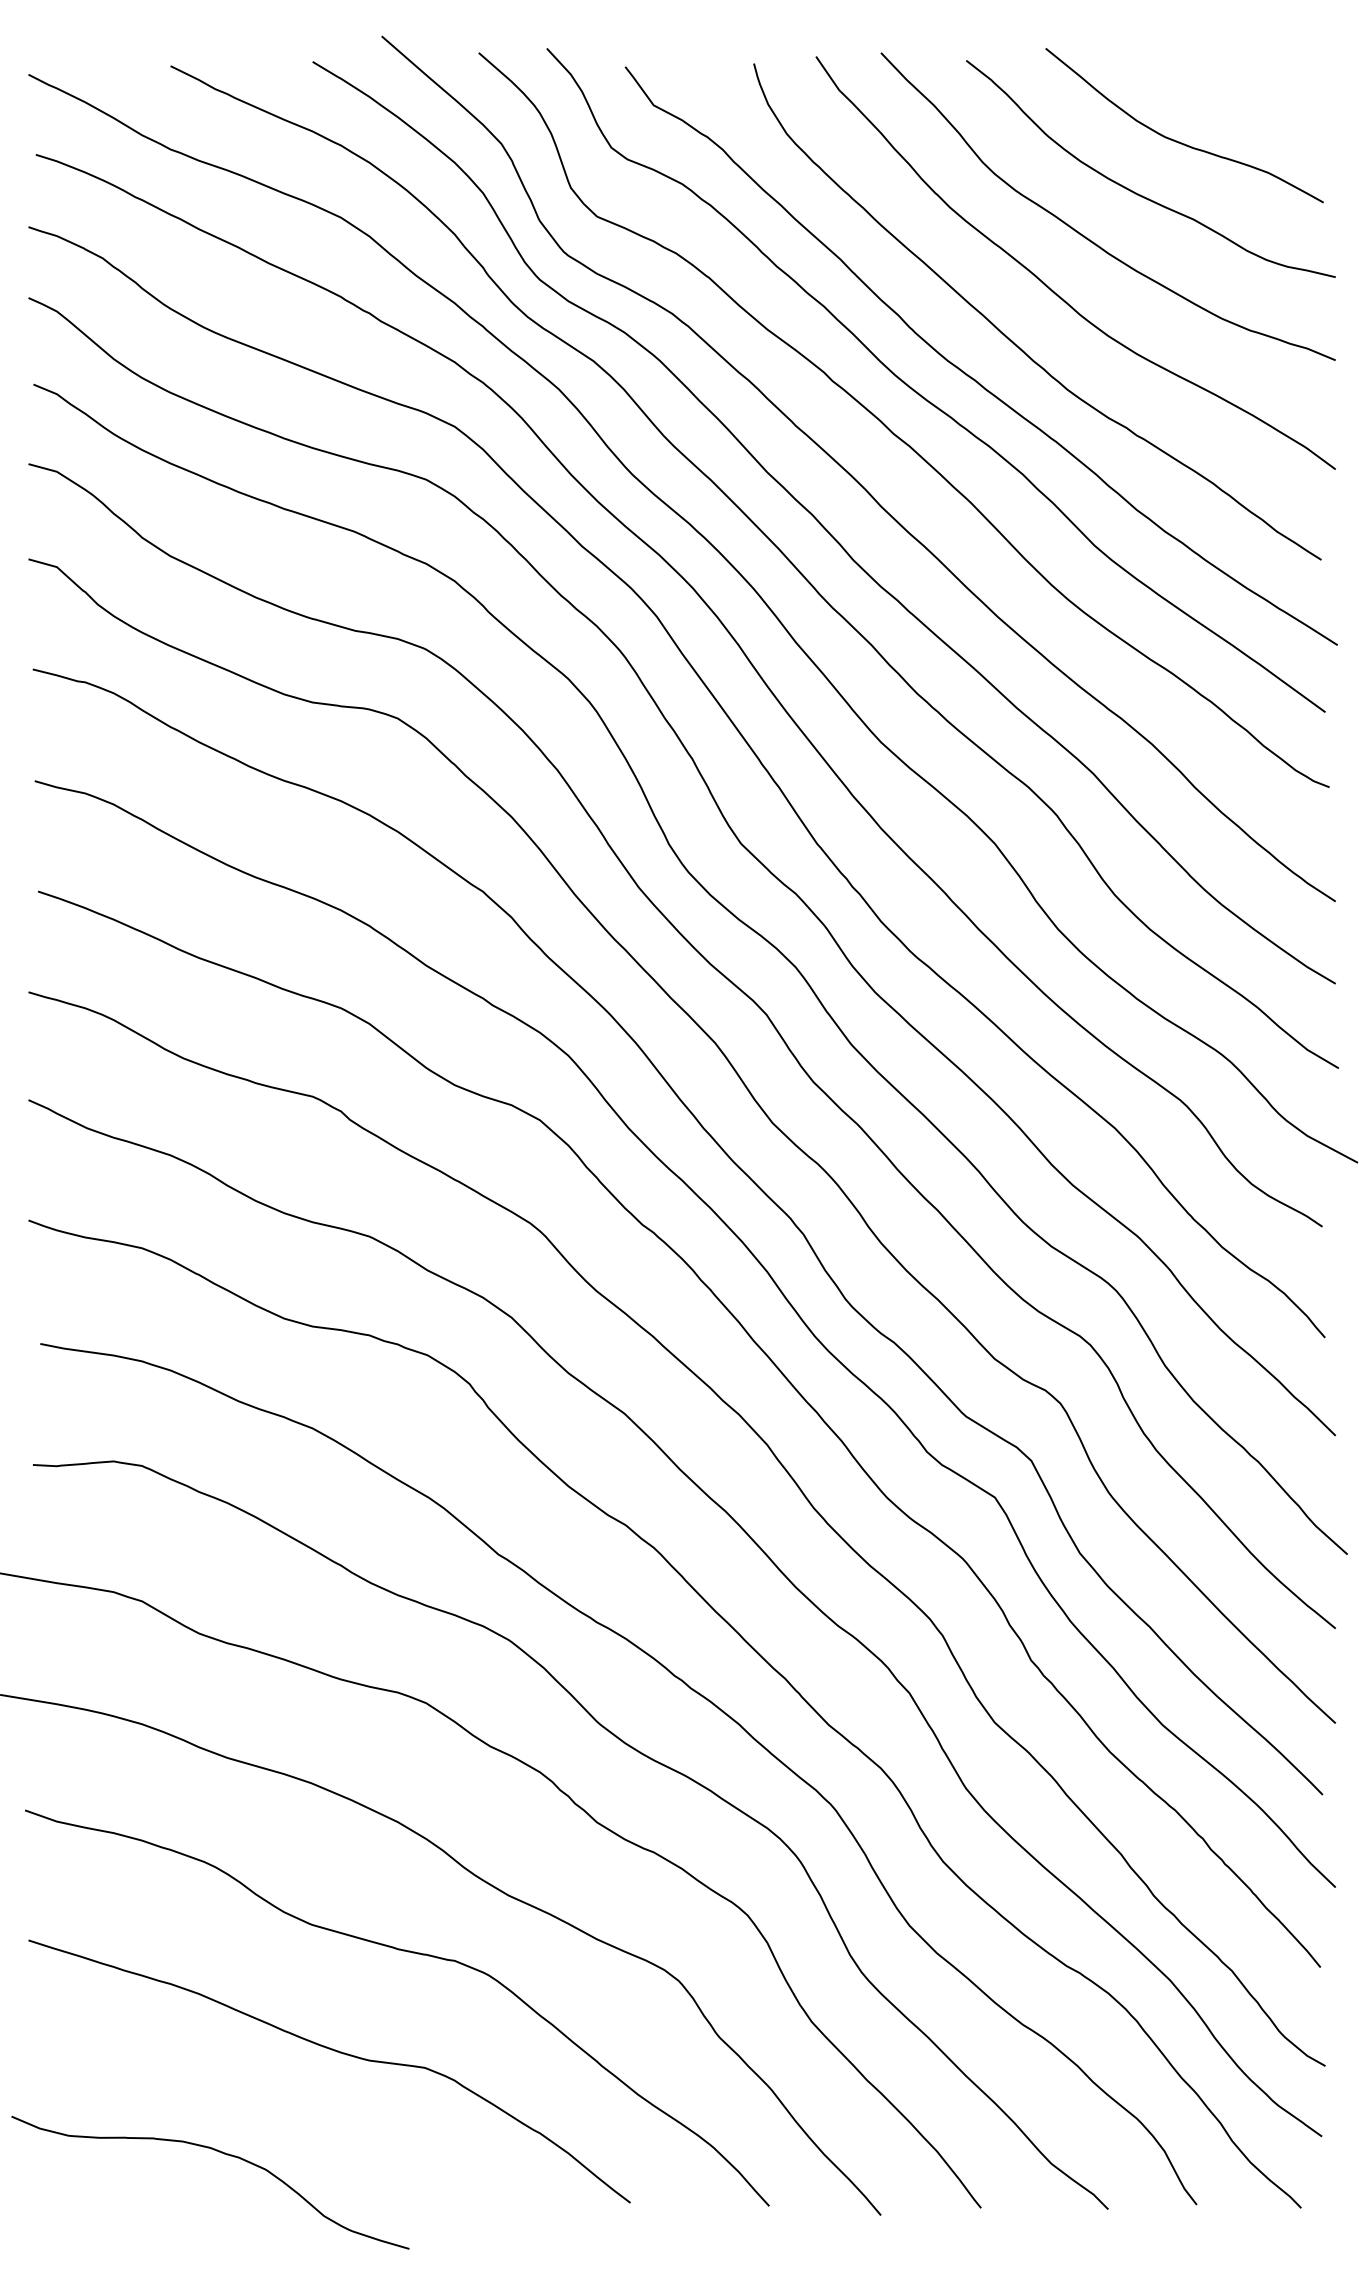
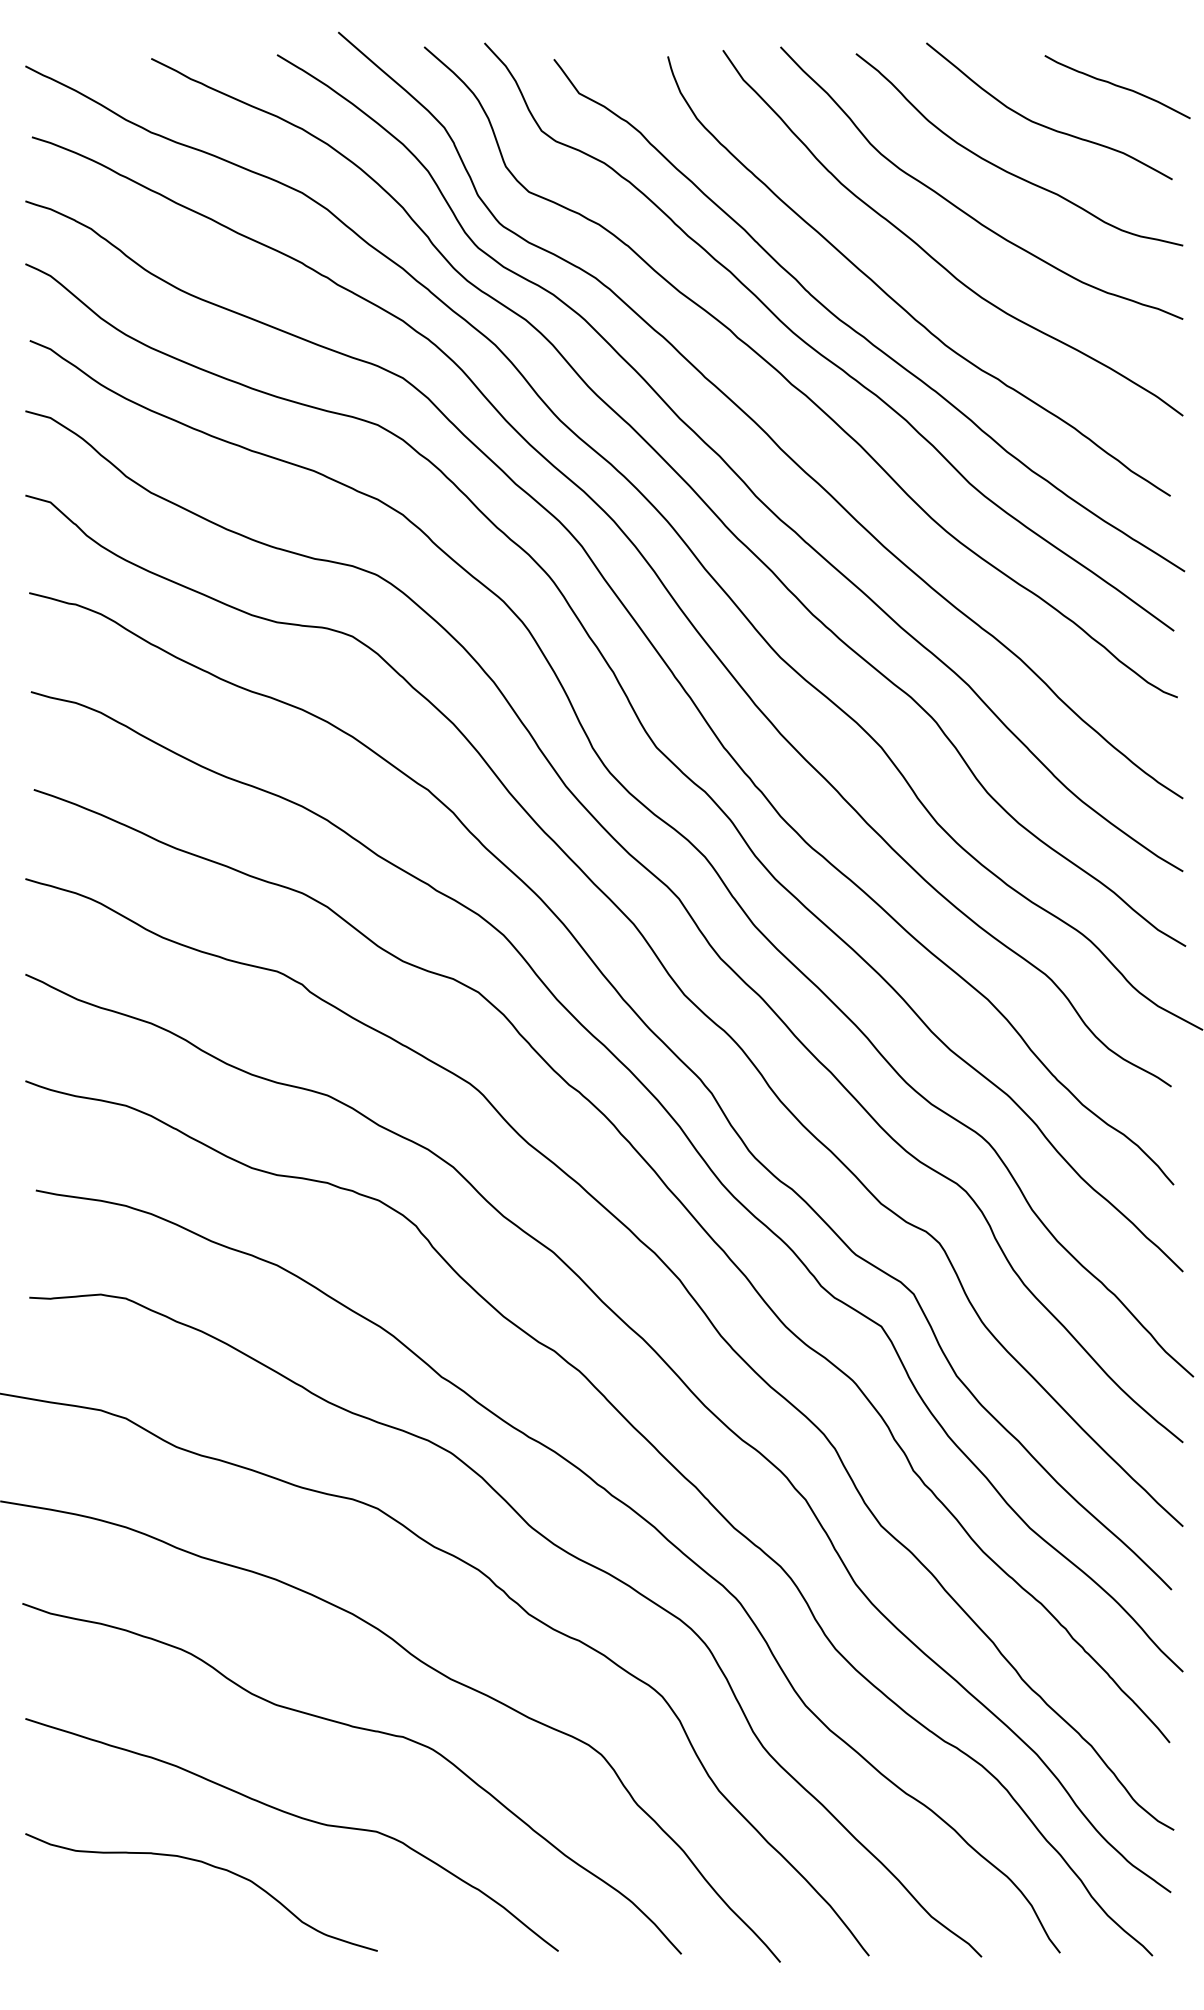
curve: (1261, 97) -> (1117, 86), added
curve: (220, 2153) -> (210, 1866), moved

